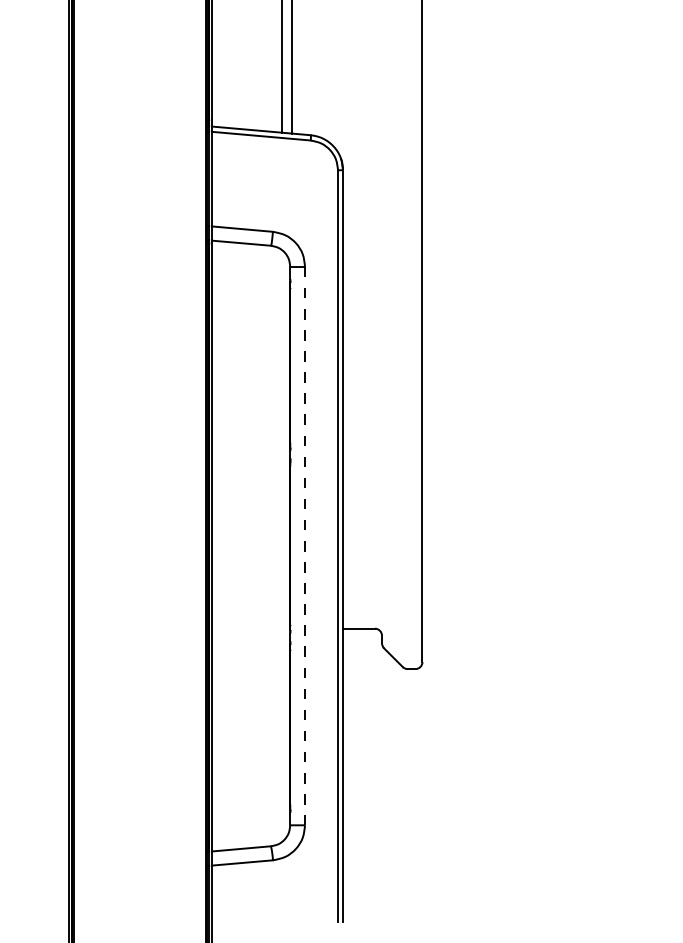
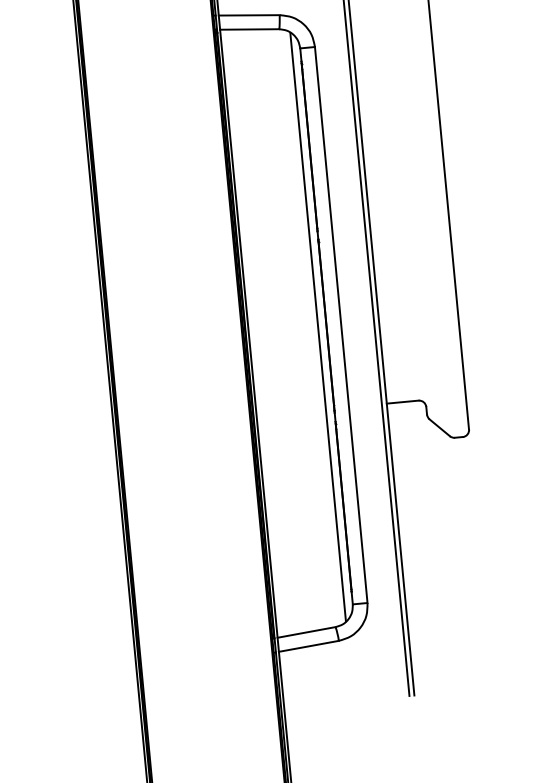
line: (281, 545) -> (317, 326), added
line: (305, 546) -> (341, 325), dashed -> solid

